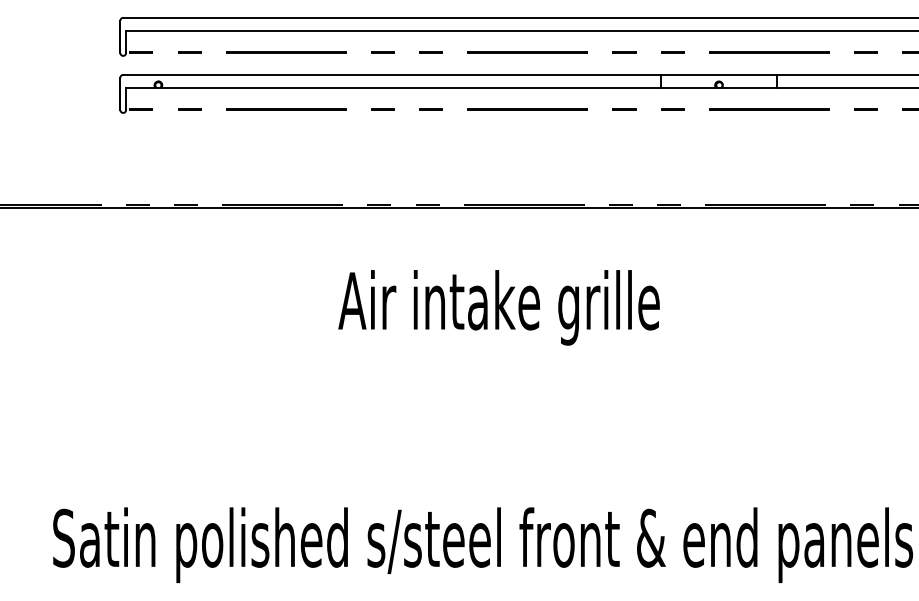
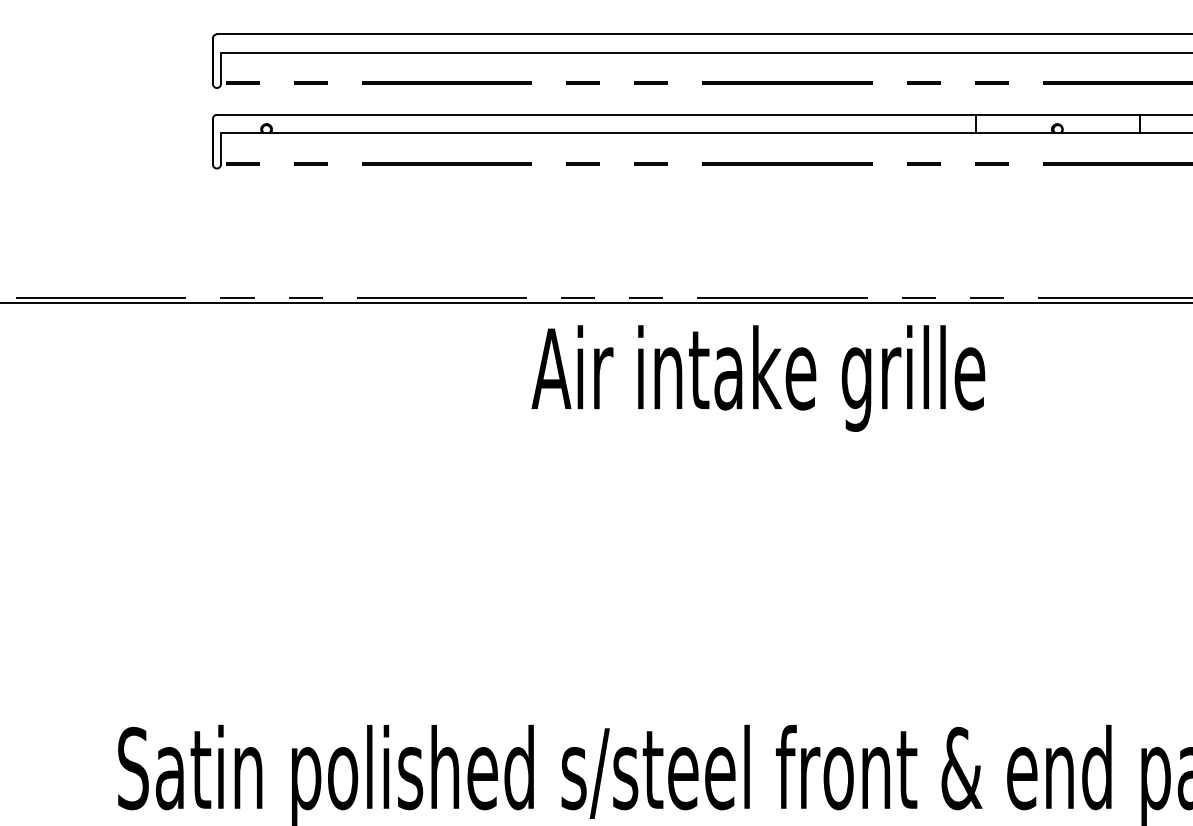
text: (498, 307) -> (757, 378), moved

